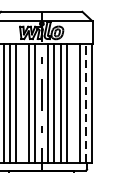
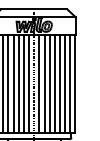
line: (22, 102) -> (18, 83), added
line: (72, 102) -> (59, 83), added
line: (86, 103) -> (70, 84), dashed -> solid

